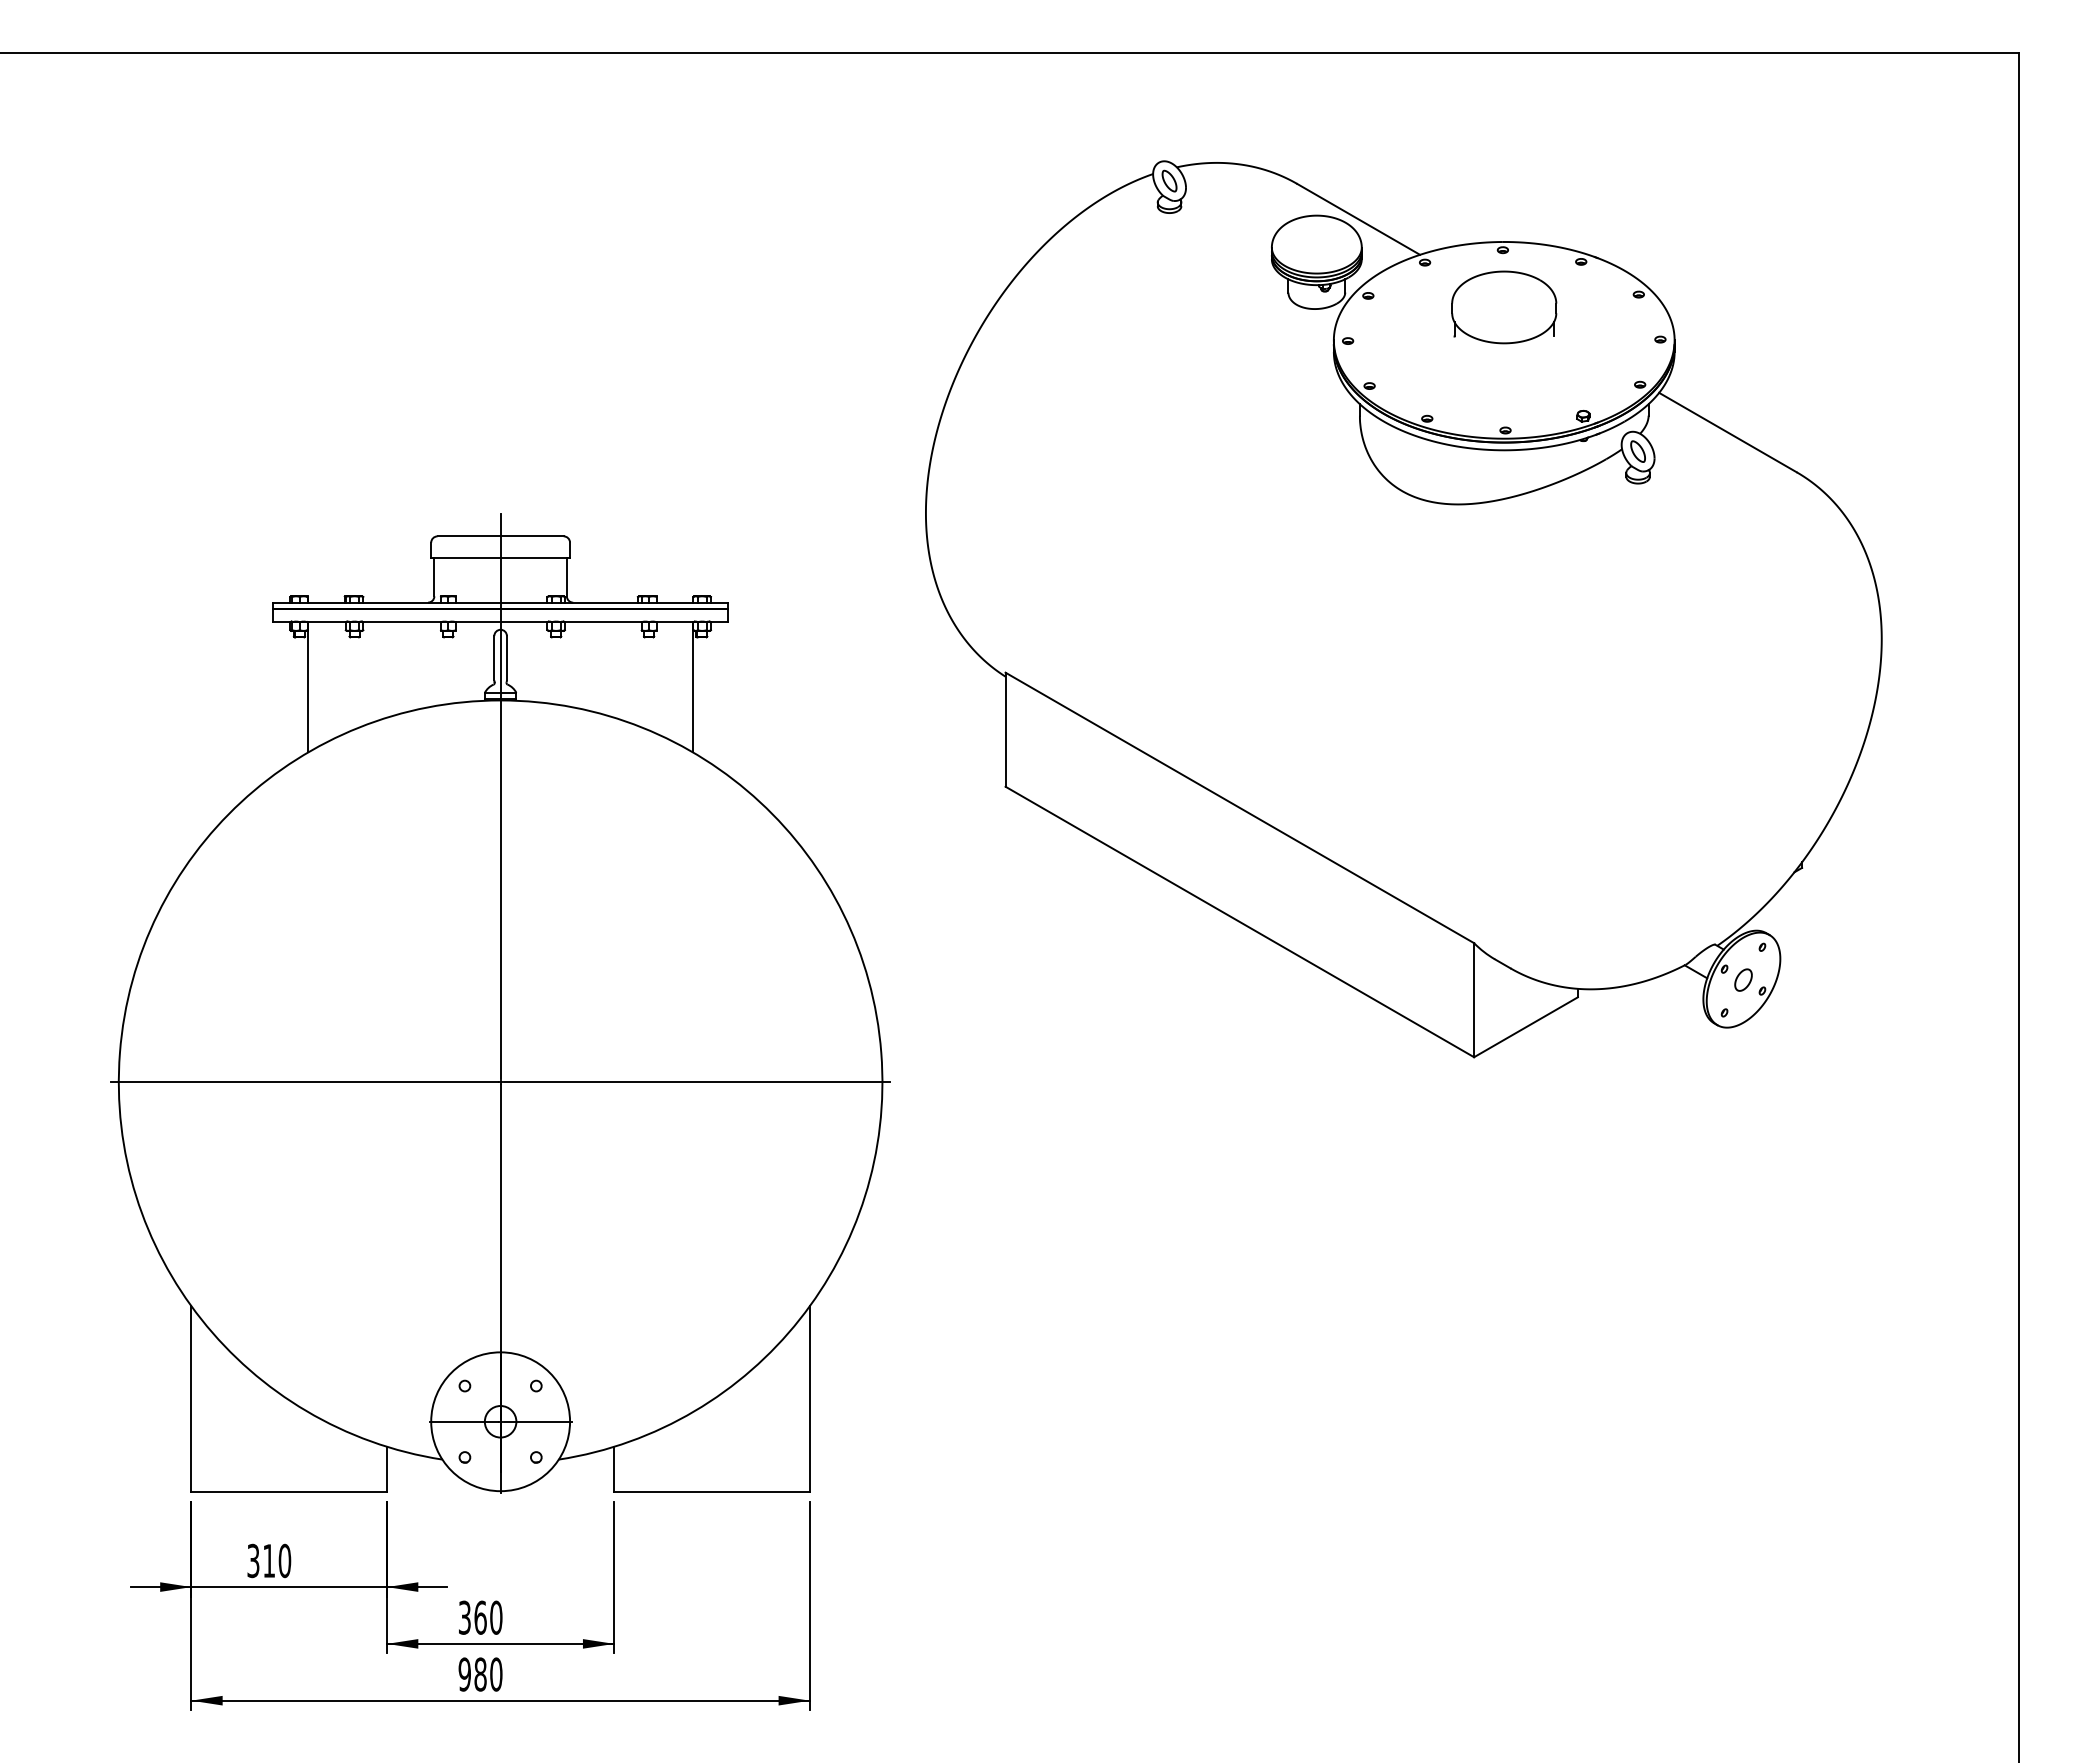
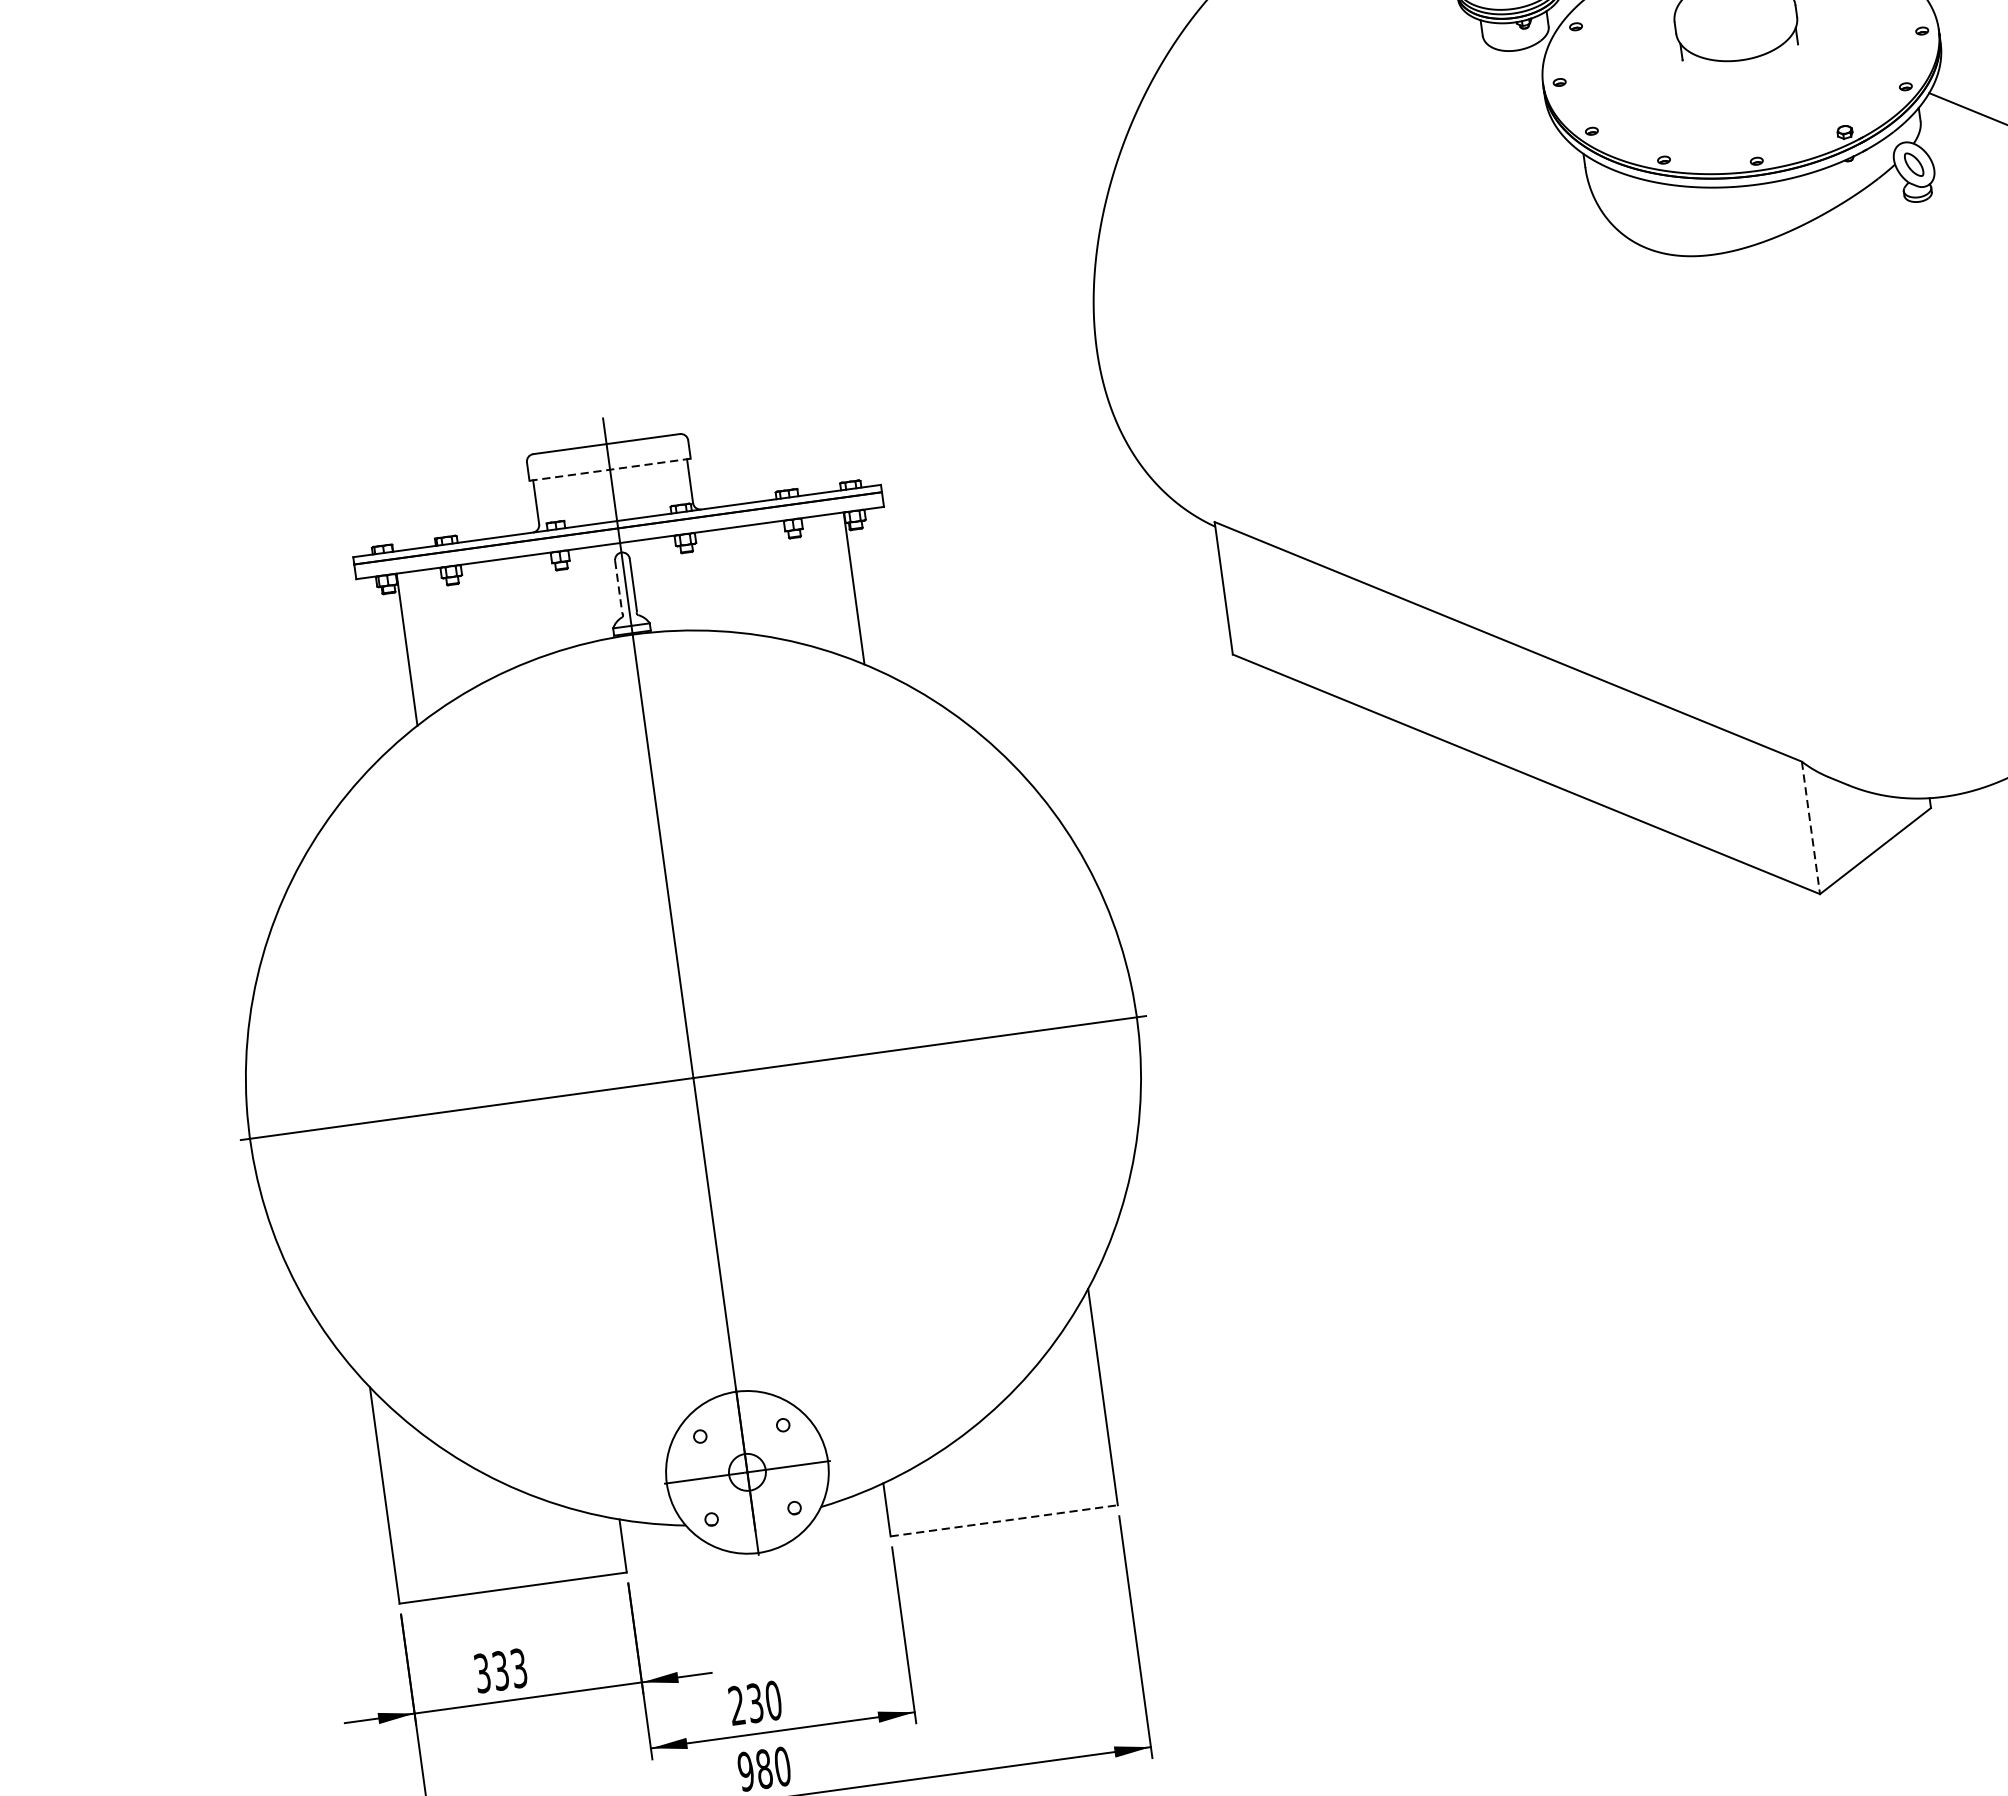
line: (501, 558) -> (611, 469), solid -> dashed
line: (494, 658) -> (618, 586), solid -> dashed
line: (1474, 1000) -> (1811, 828), solid -> dashed
line: (712, 1492) -> (1004, 1520), solid -> dashed
text: (277, 1560) -> (510, 1668), 310 -> 333
text: (472, 1617) -> (745, 1704), 360 -> 230

